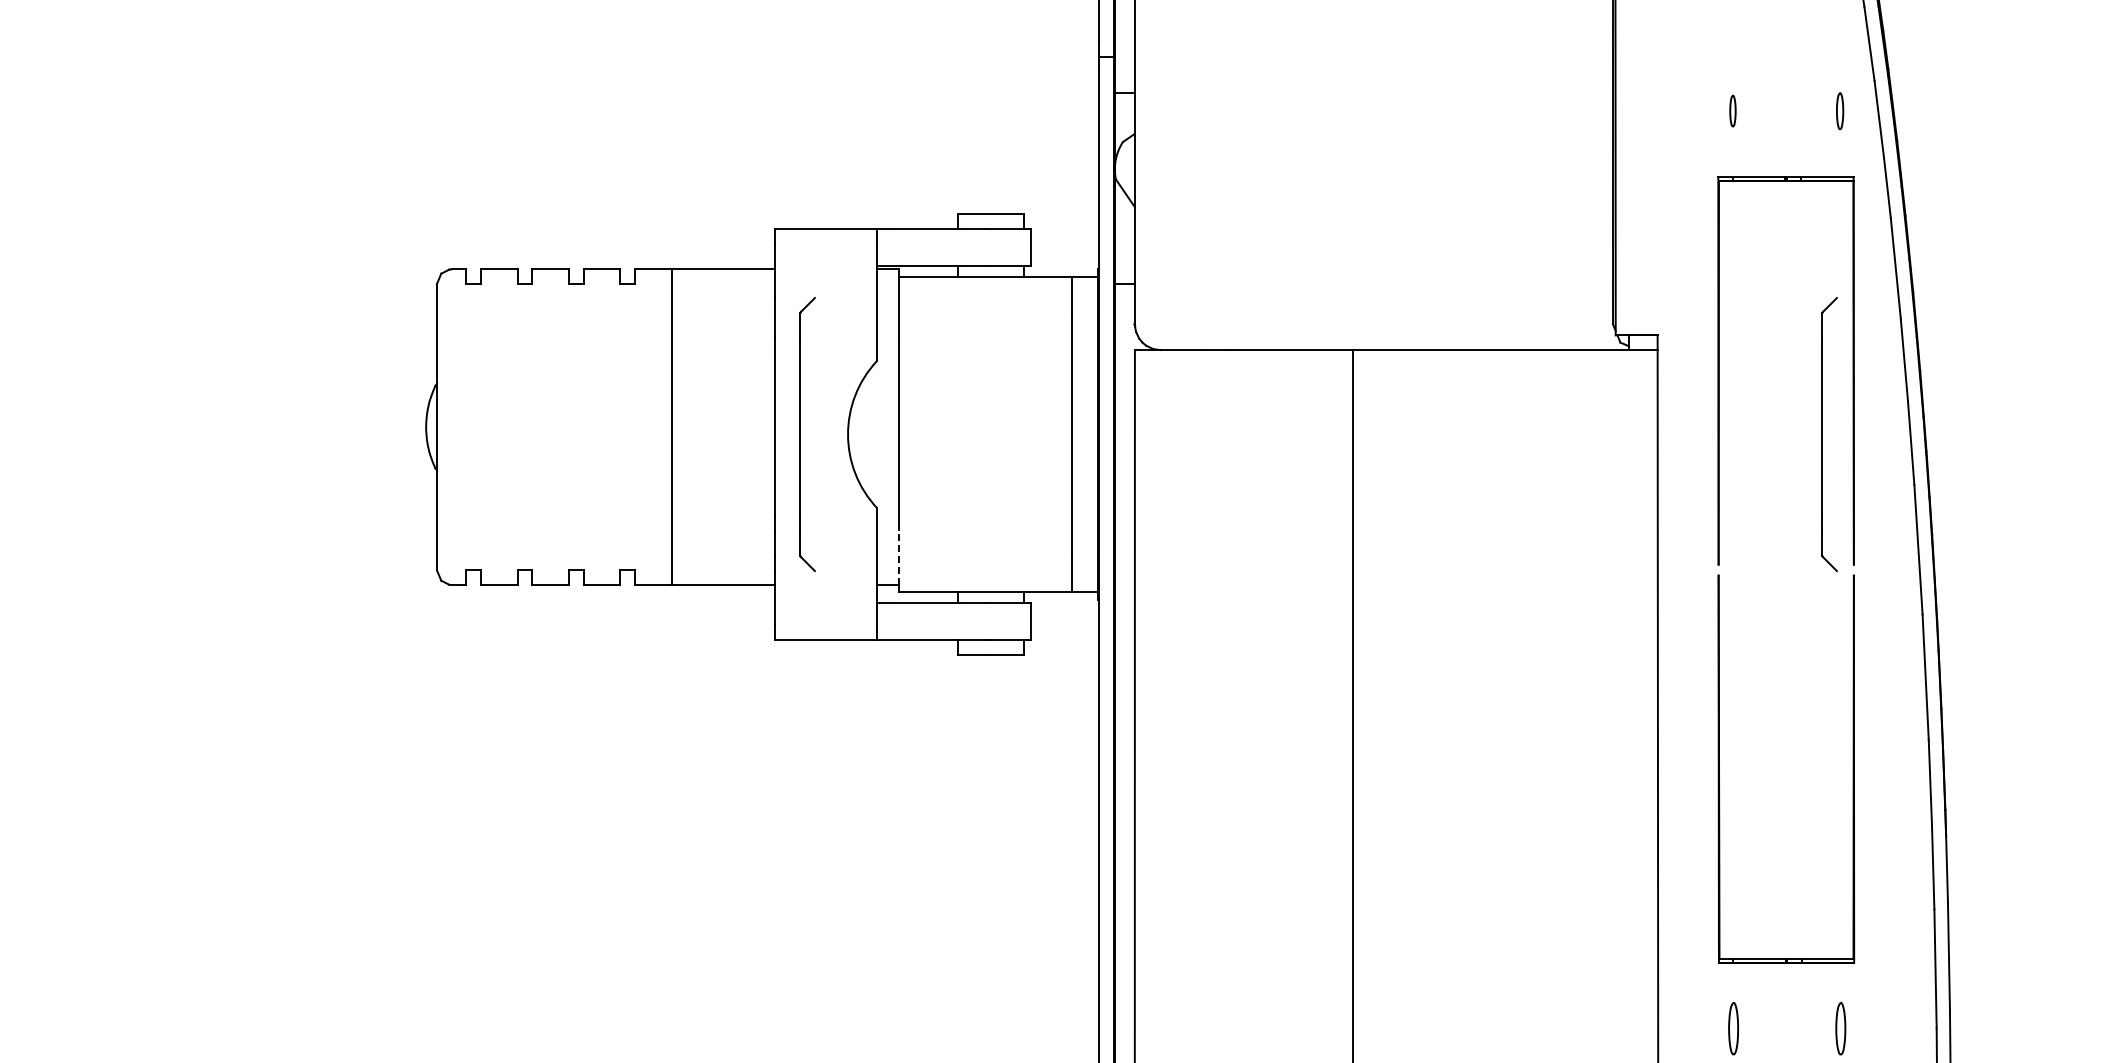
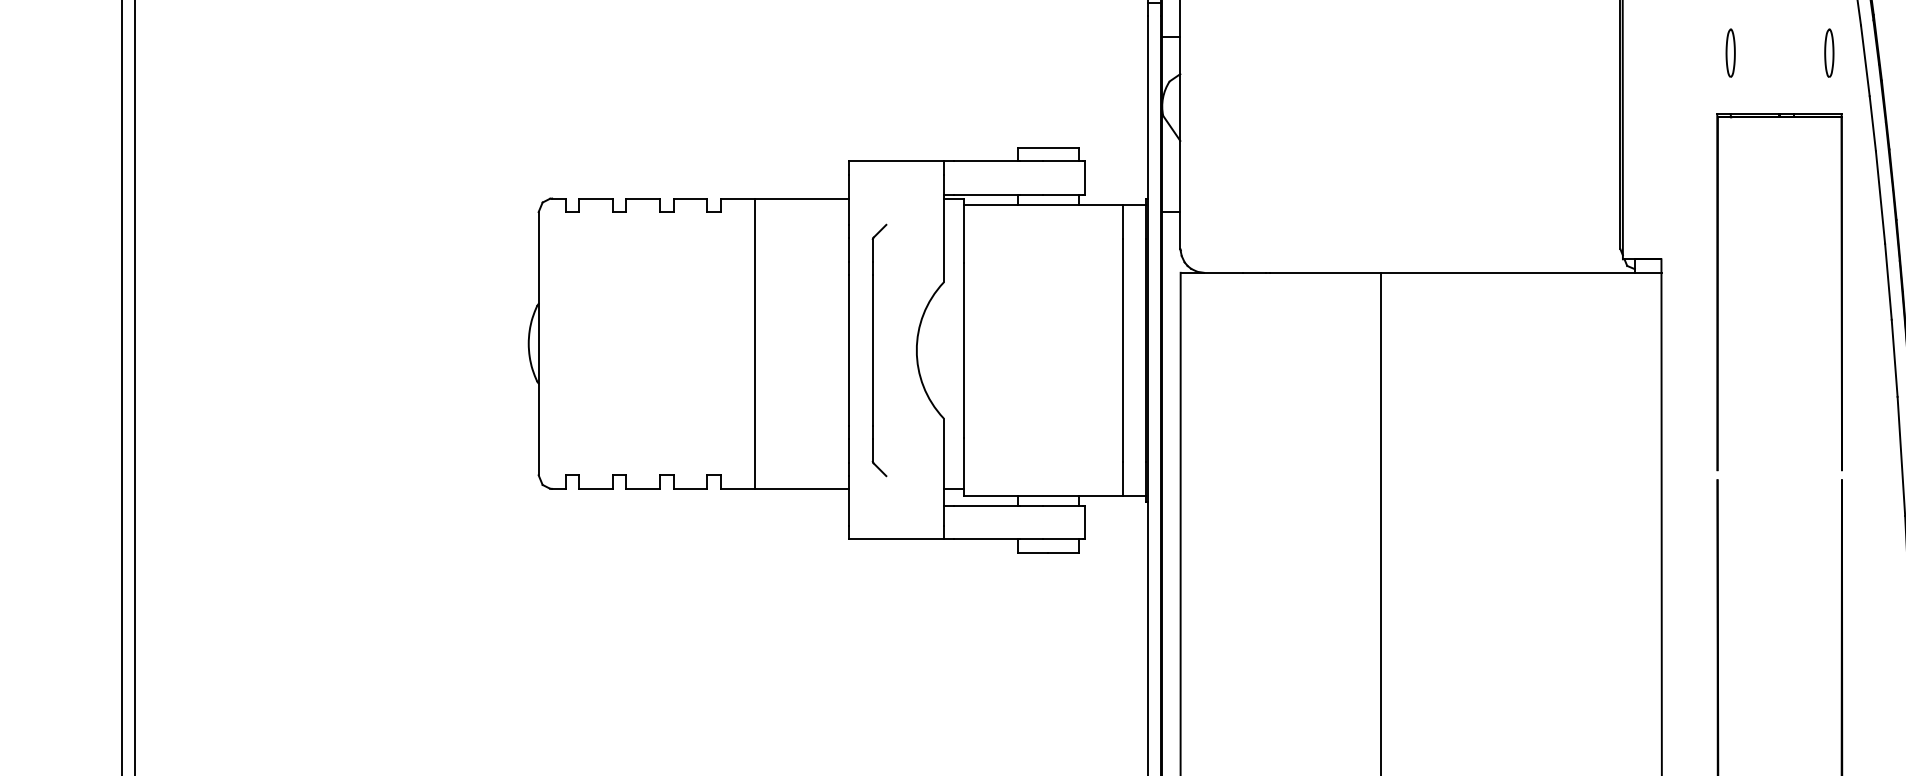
part: (1732, 110) -> (1730, 52), size x1.67
part: (1839, 110) -> (1828, 52), size x1.43
part: (1822, 434) -> (1813, 350), removed
line: (899, 557) -> (964, 463), dashed -> solid

